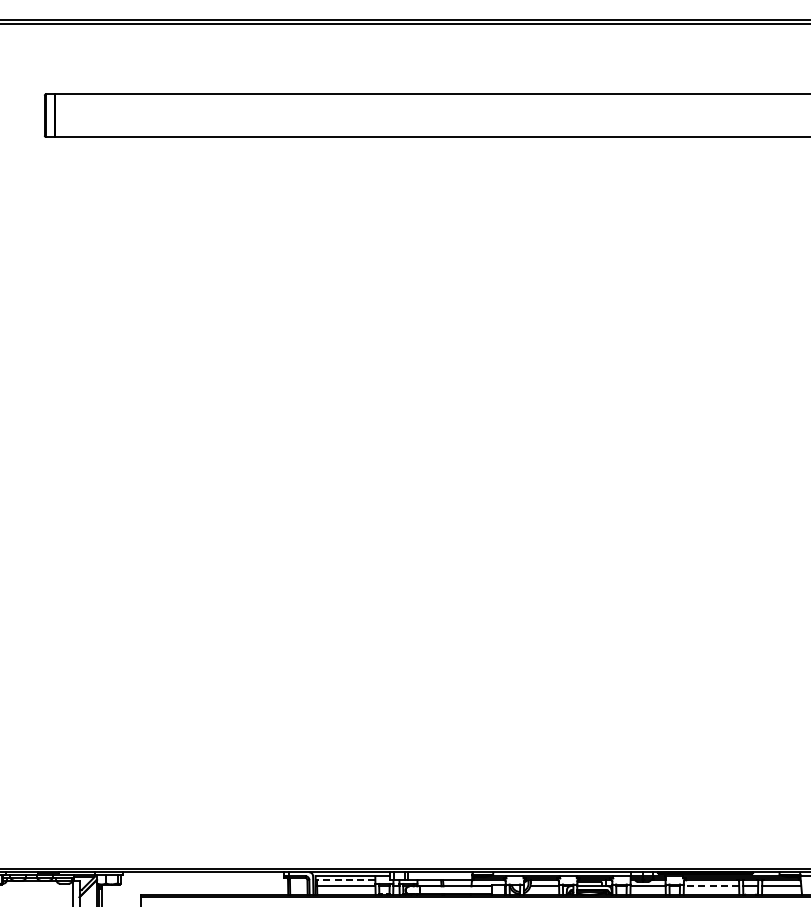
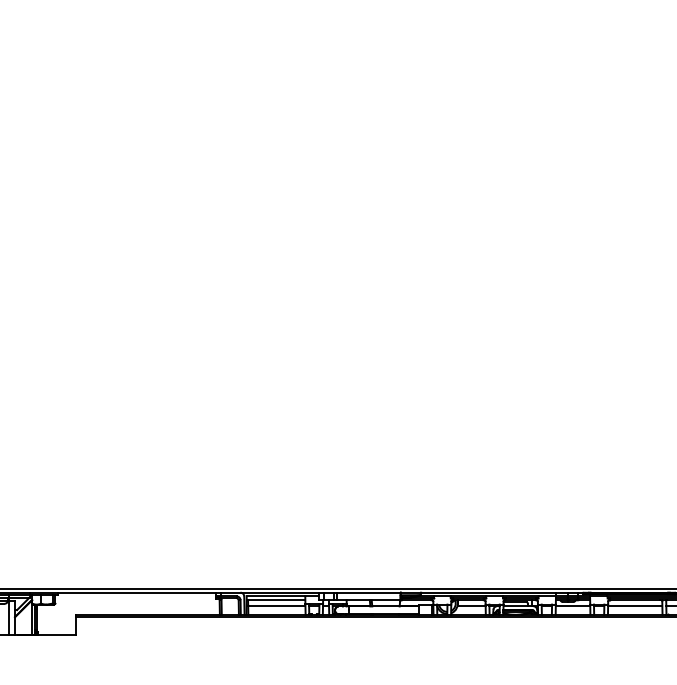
line: (345, 880) -> (276, 600), dashed -> solid
line: (711, 885) -> (635, 605), dashed -> solid

